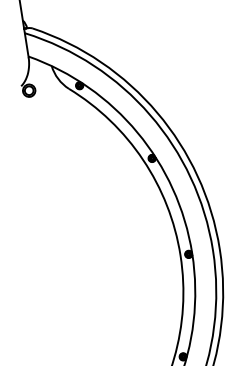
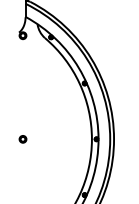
part: (57, 275) -> (22, 139), added

